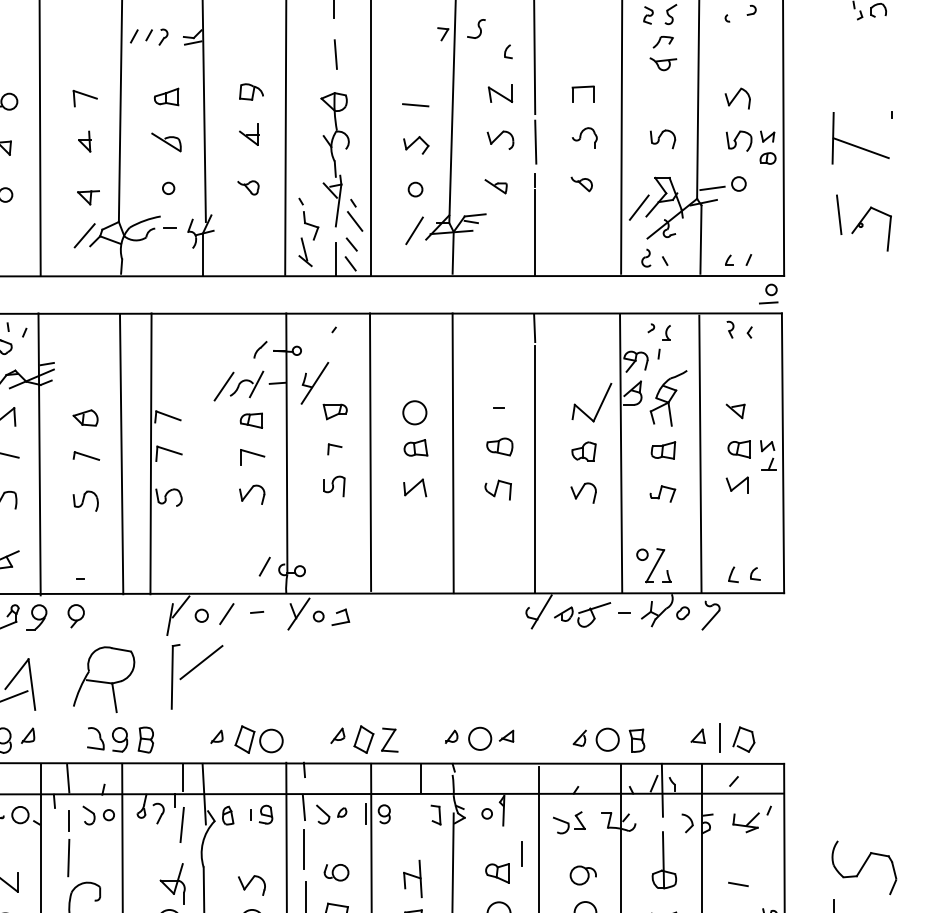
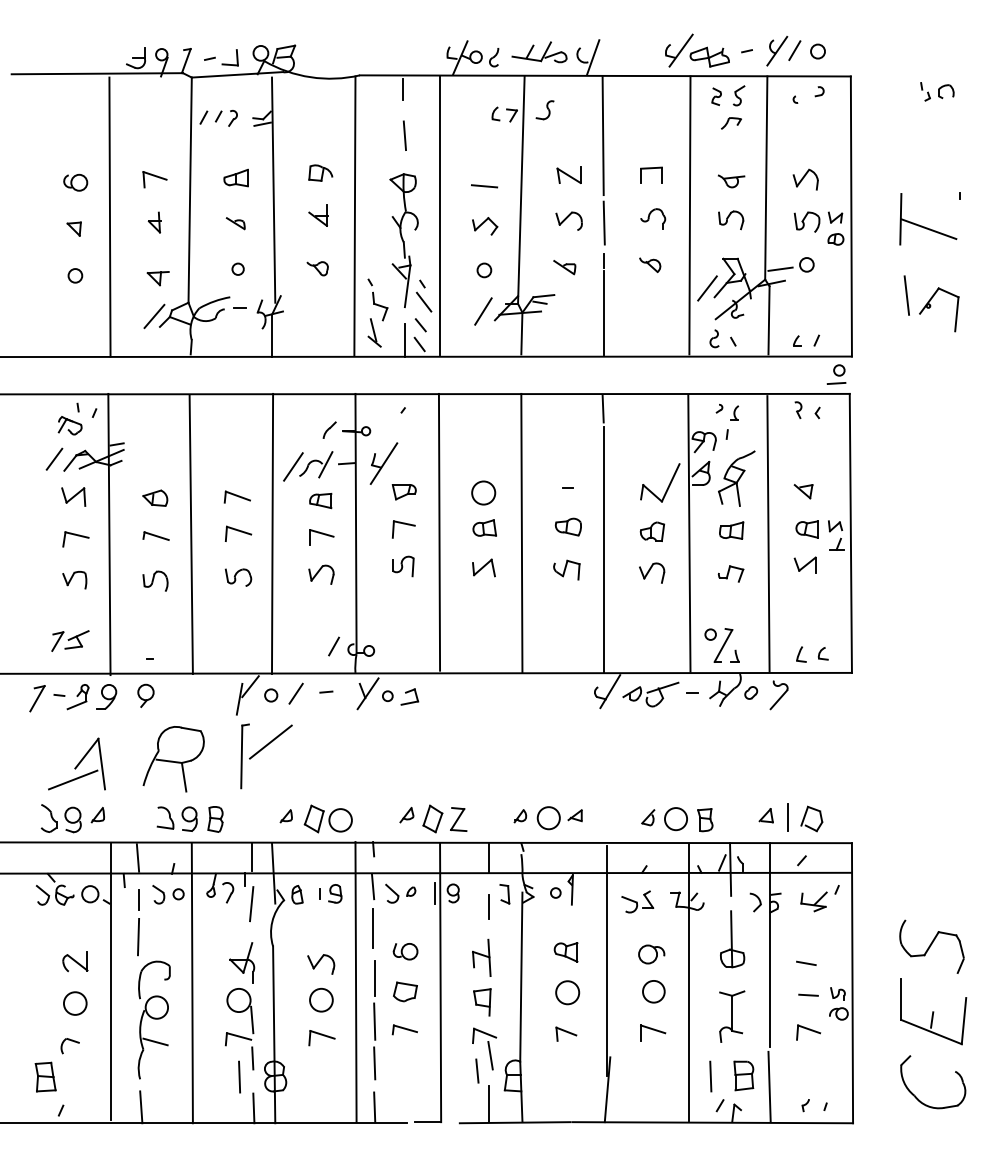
part: (507, 51) -> (495, 113), moved
part: (663, 64) -> (731, 181), moved
part: (166, 142) -> (235, 223), size x0.62
part: (334, 449) -> (403, 529), size x1.67
line: (150, 453) -> (272, 533), moved
line: (520, 853) -> (488, 906), moved

